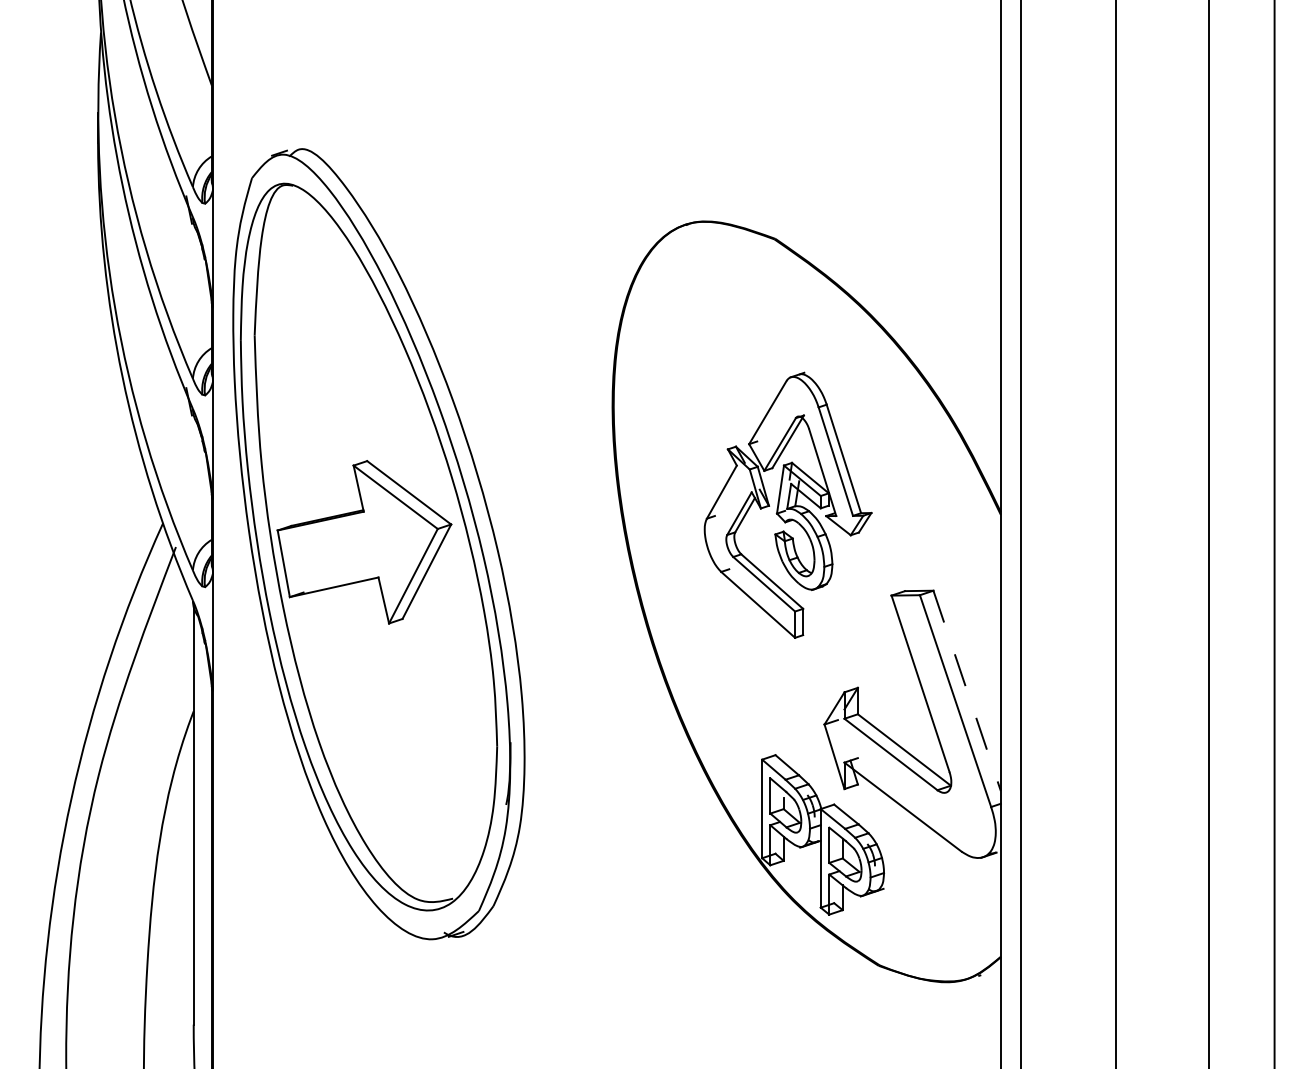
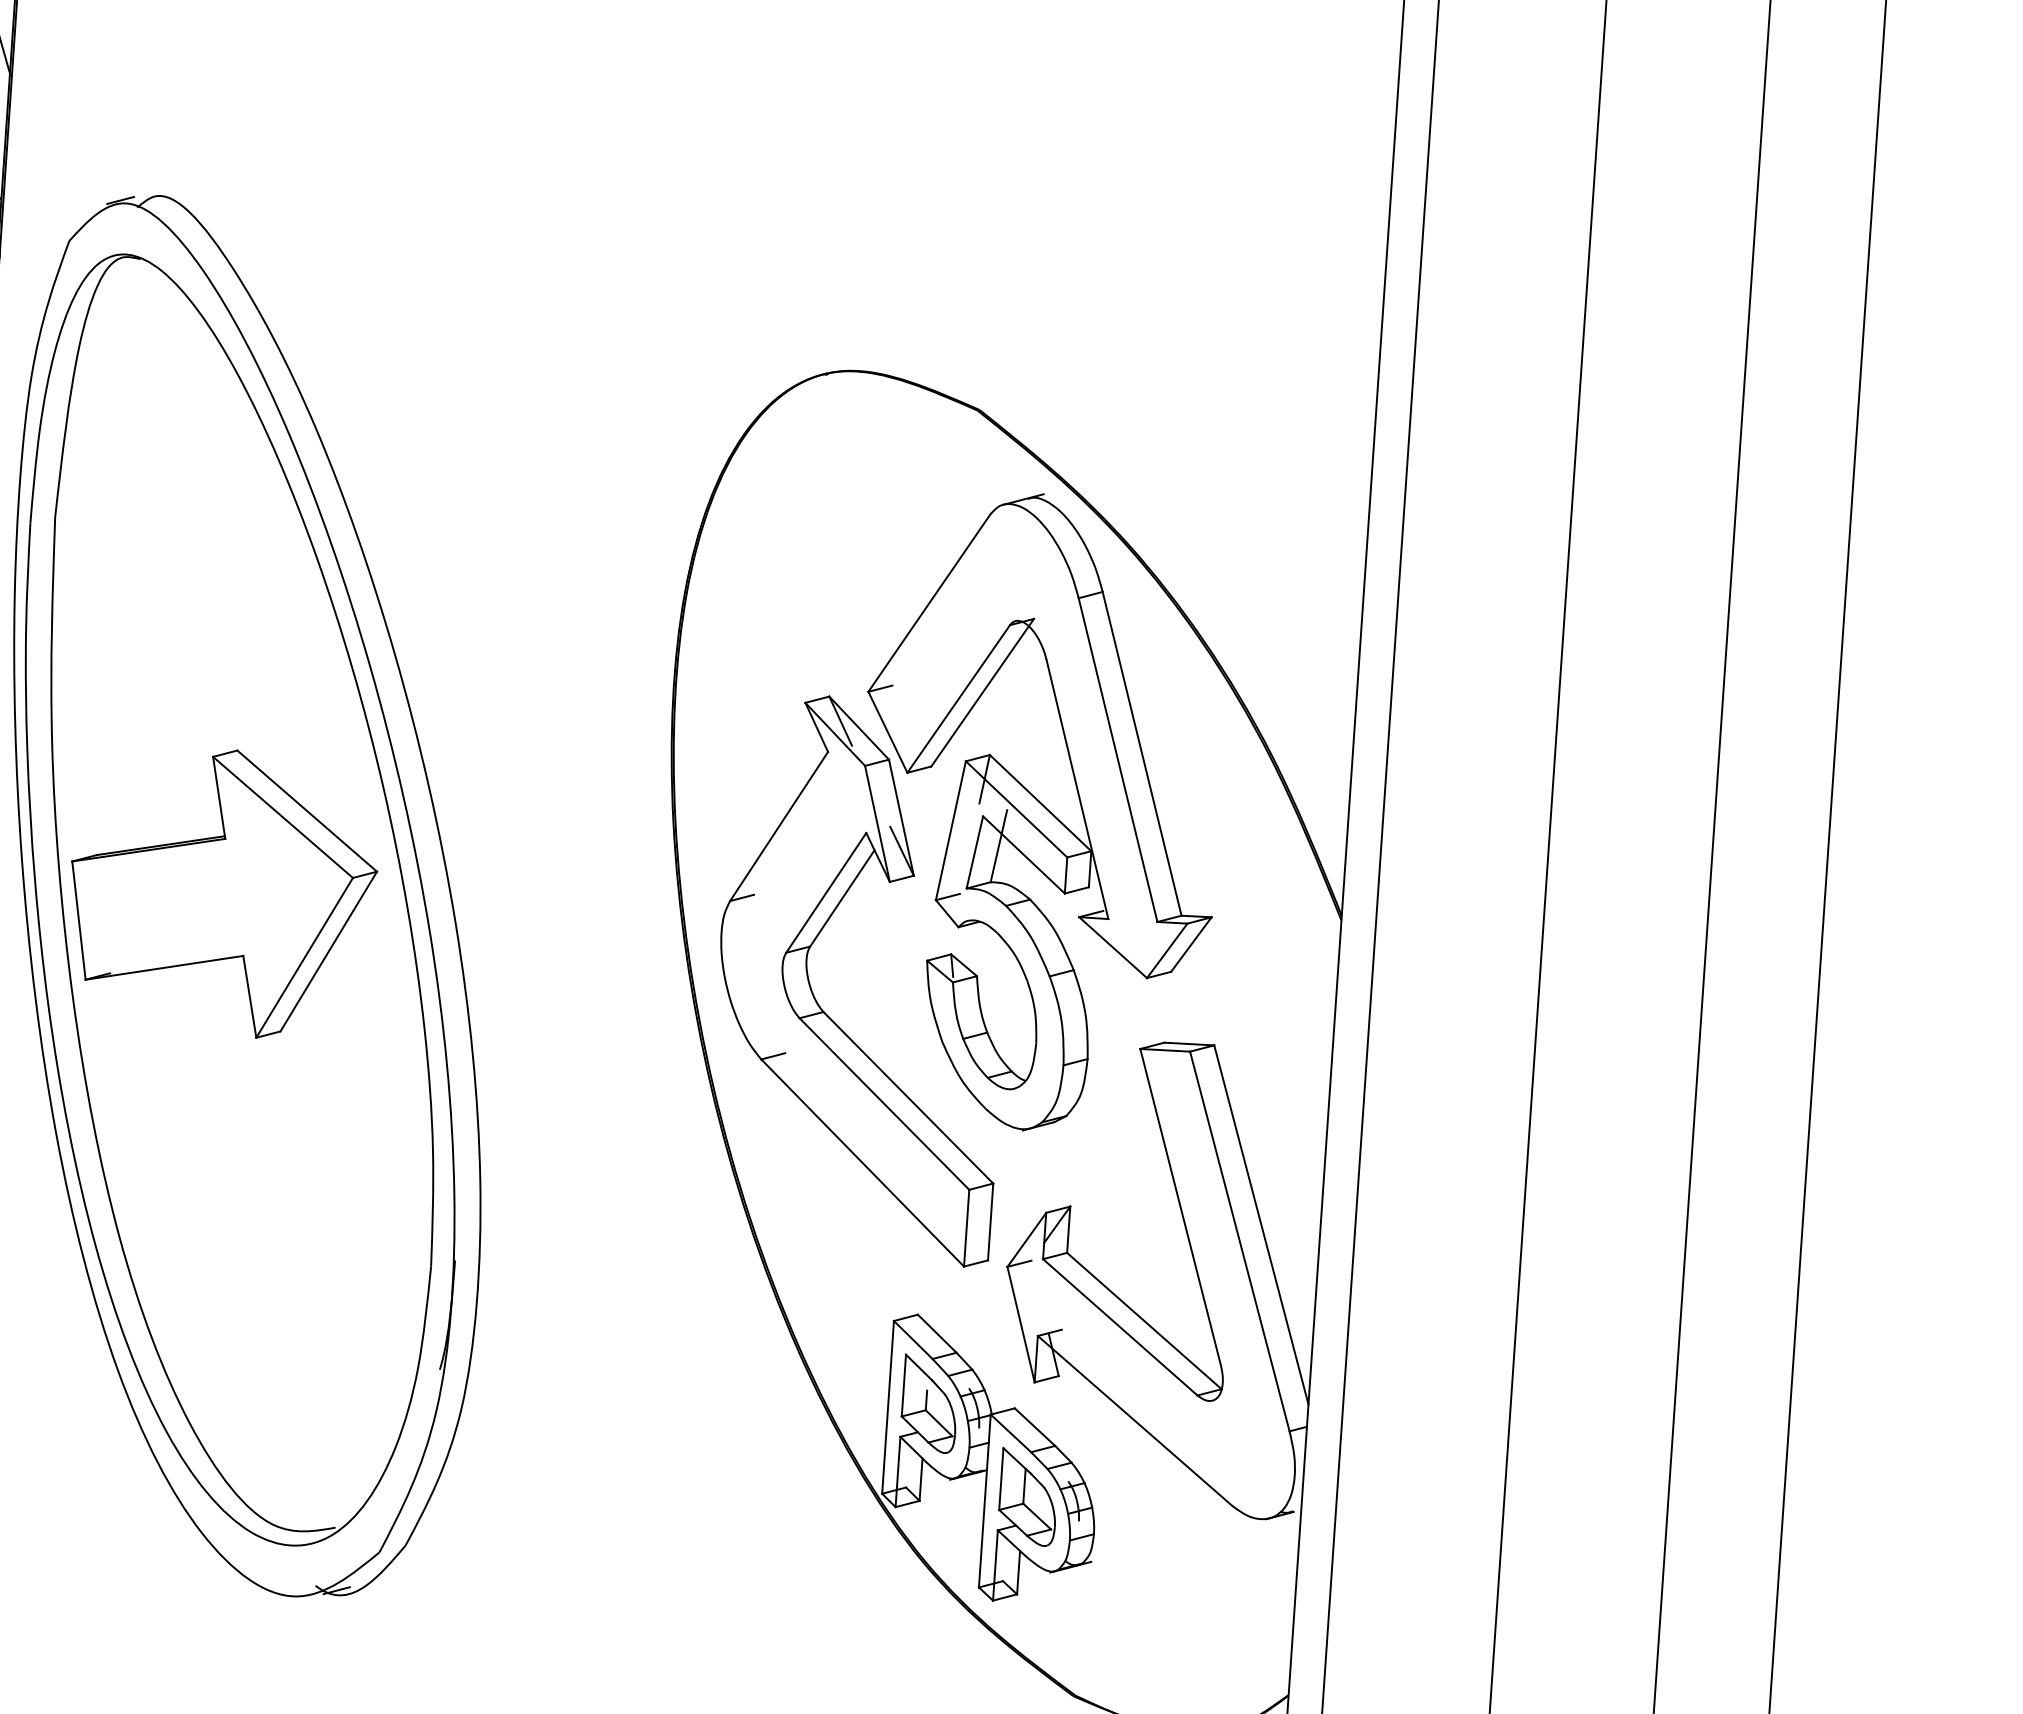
part: (787, 505) -> (968, 878), size x1.67
line: (967, 690) -> (1262, 1224), dashed -> solid

